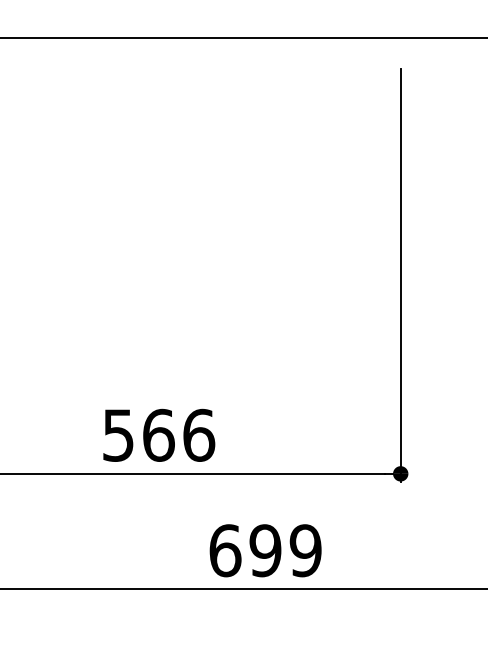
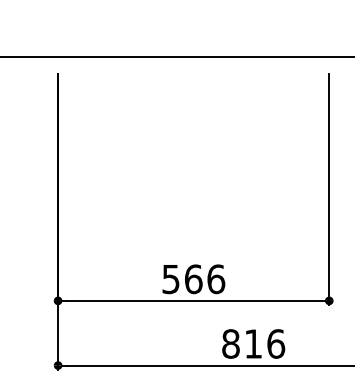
text: (265, 549) -> (253, 343), 699 -> 816

